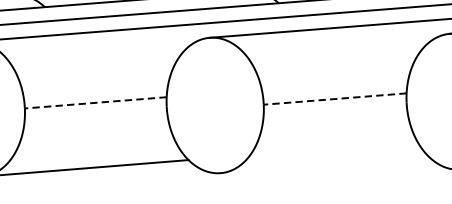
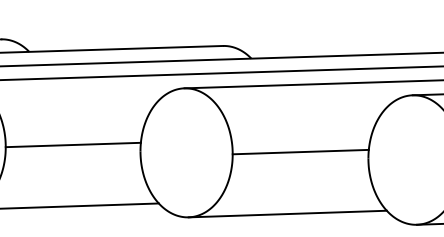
line: (334, 99) -> (300, 152), dashed -> solid
line: (95, 102) -> (73, 144), dashed -> solid
line: (324, 164) -> (287, 213), added

